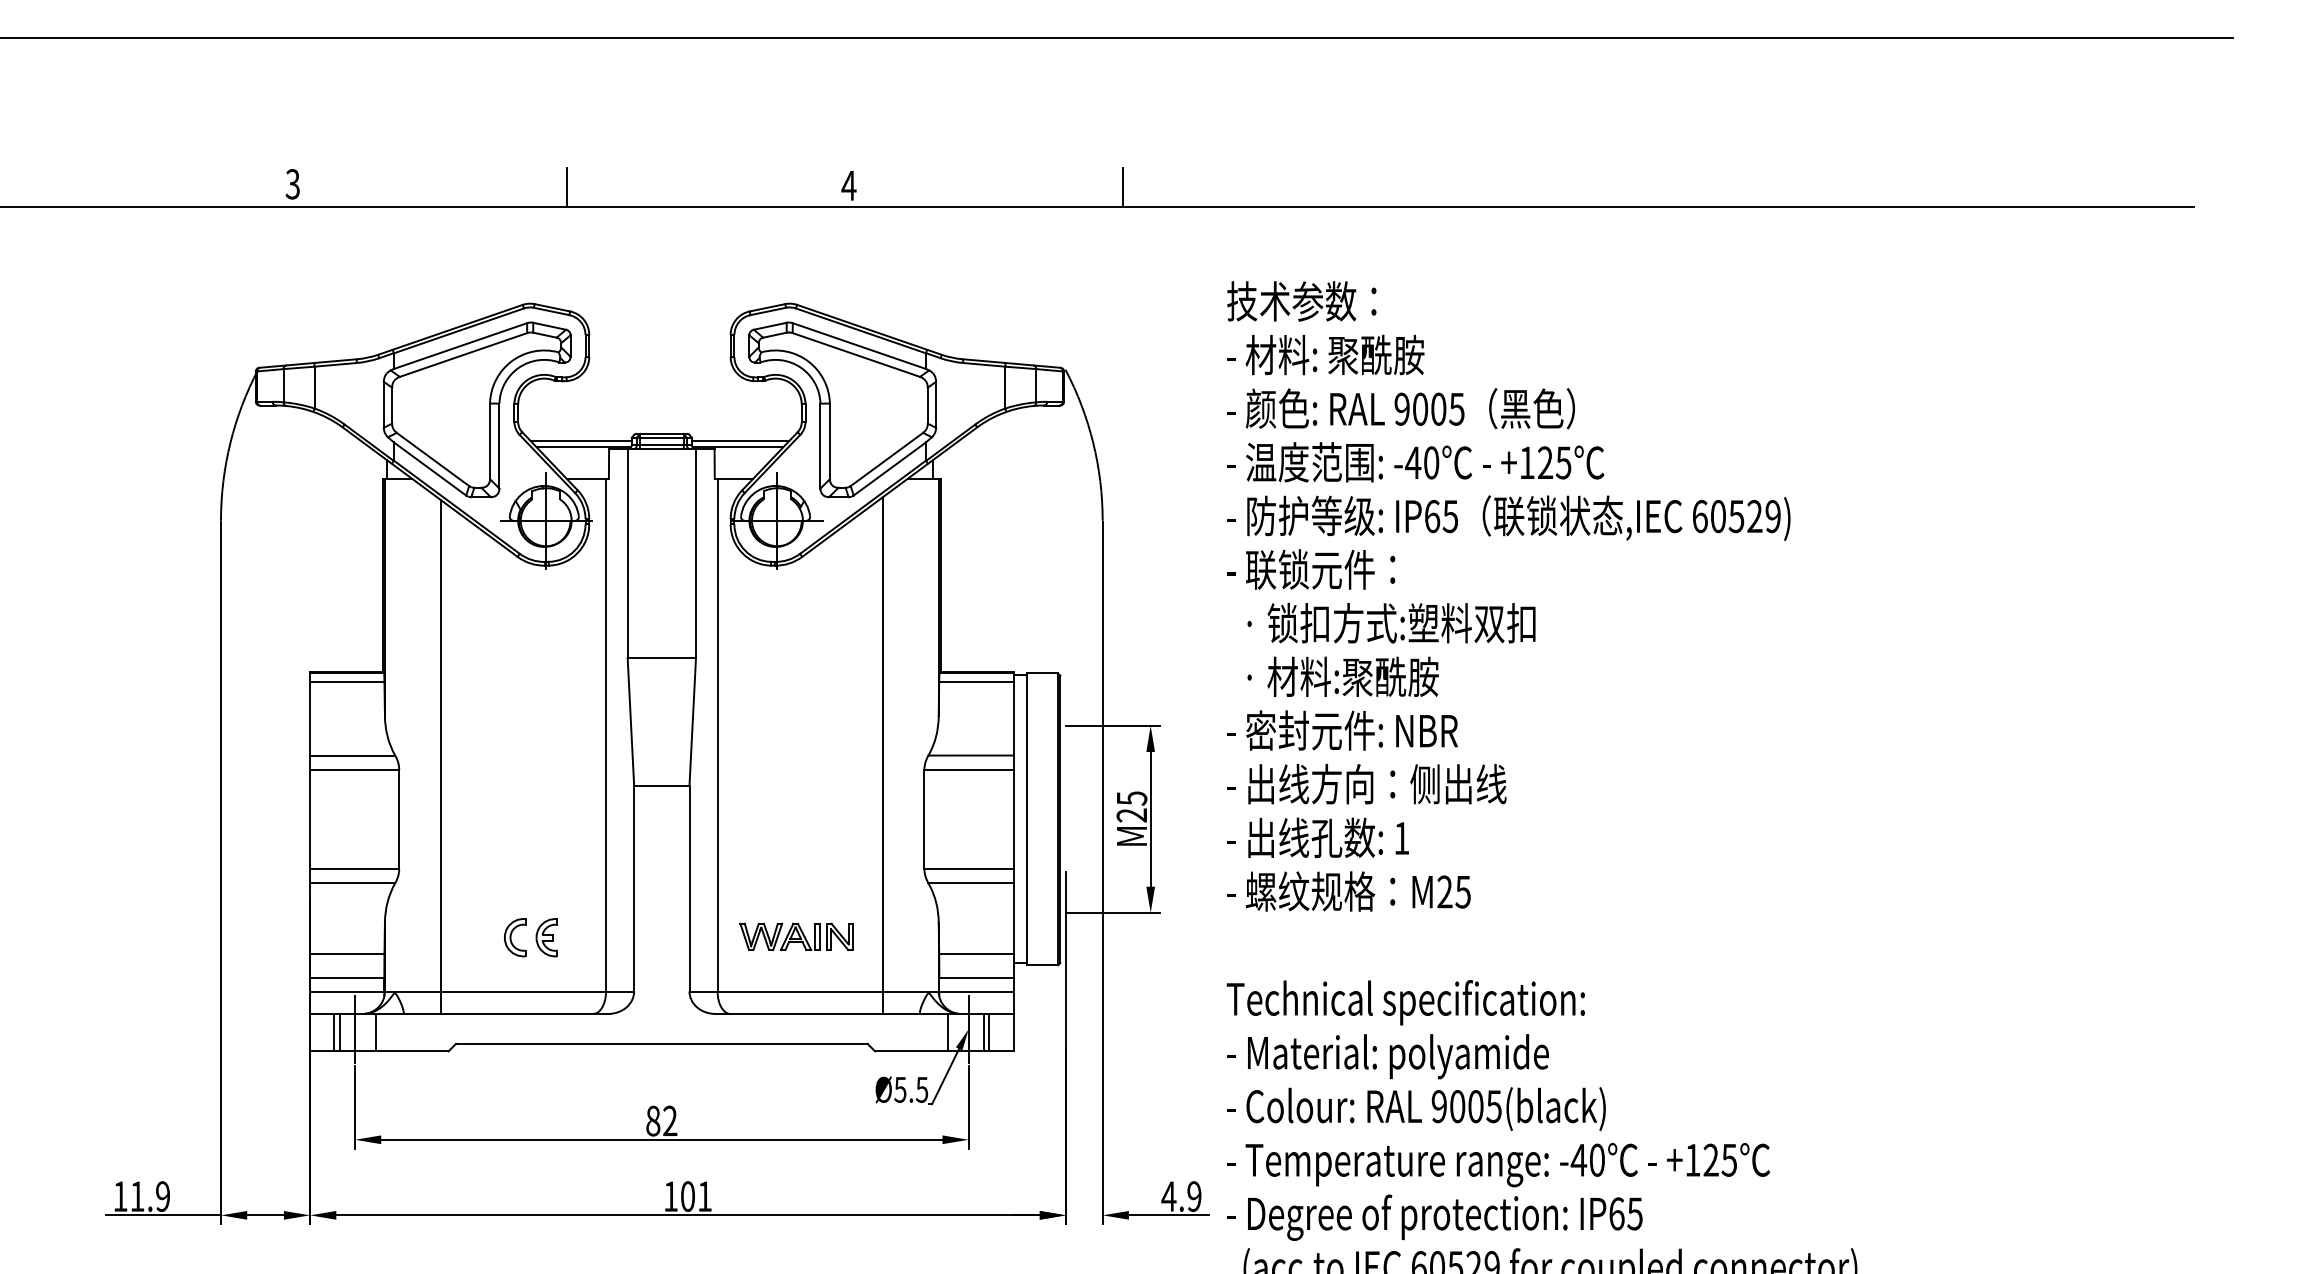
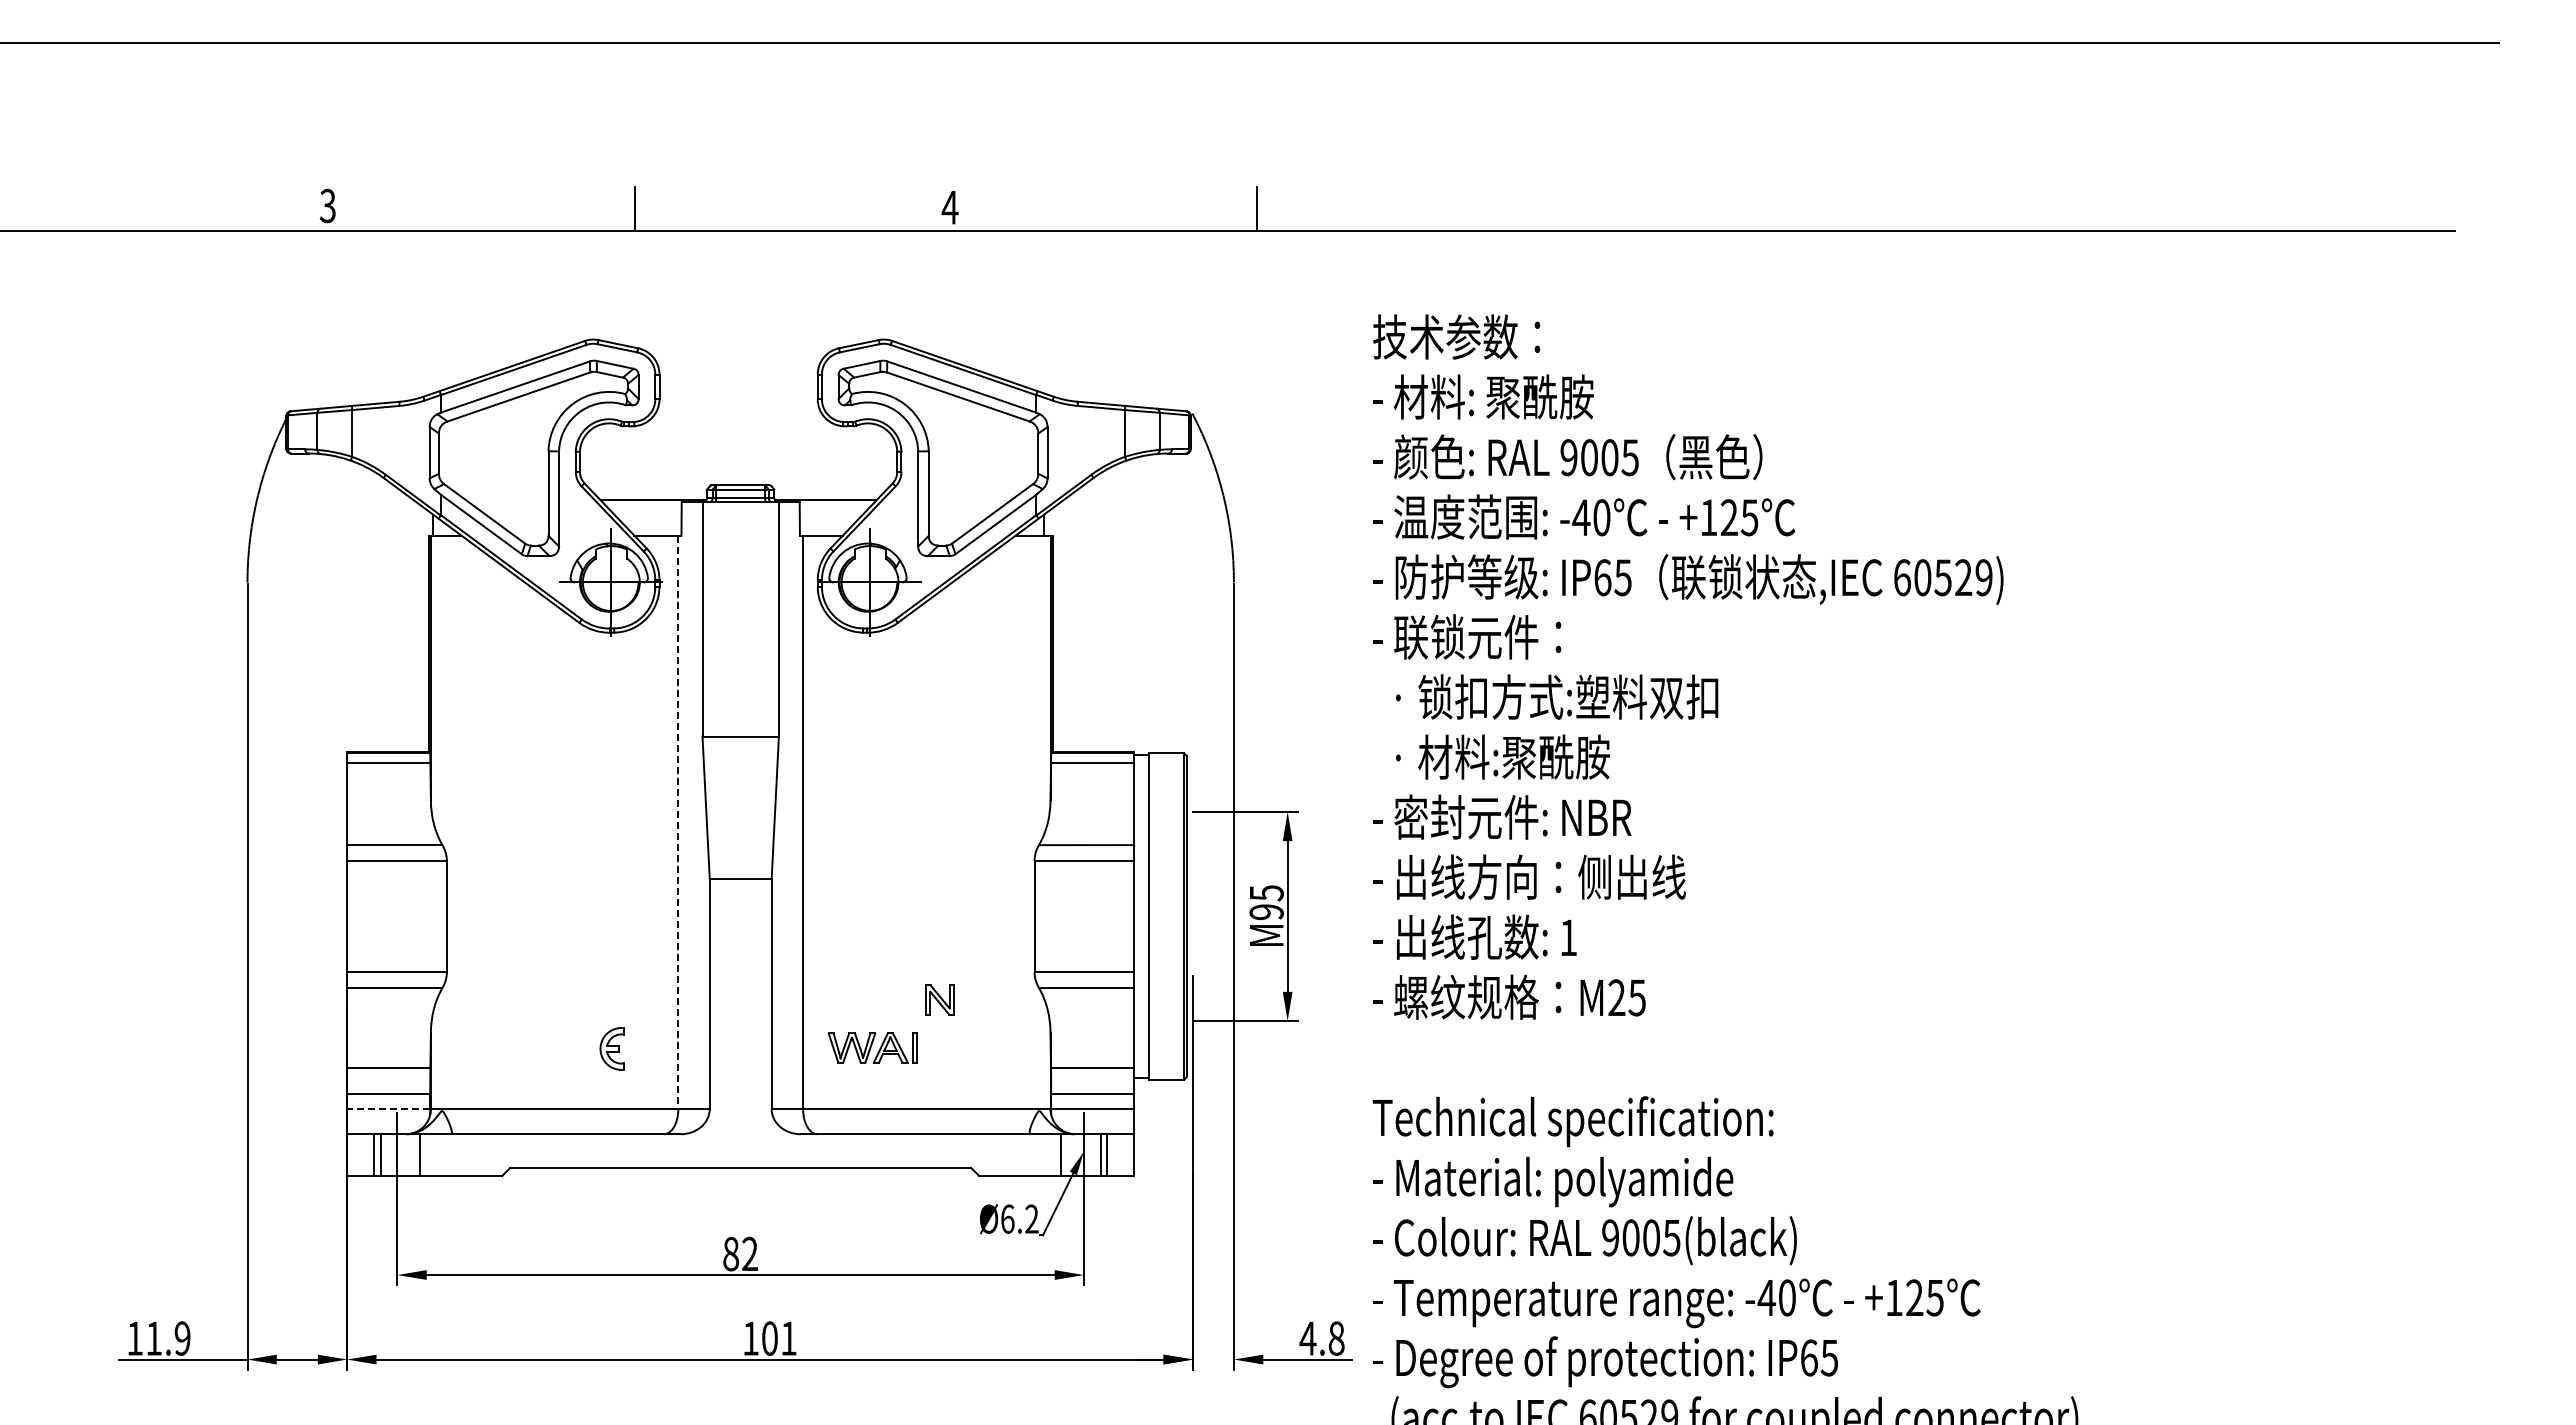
line: (581, 441) -> (650, 493), removed
line: (740, 441) -> (828, 493), removed
line: (606, 735) -> (678, 822), solid -> dashed
line: (882, 755) -> (987, 845), removed
line: (440, 756) -> (493, 846), removed
text: (1131, 815) -> (1266, 912), M25 -> M95
part: (839, 936) -> (939, 999), moved
part: (515, 937) -> (576, 1048), removed
line: (347, 991) -> (388, 1109), solid -> dashed
text: (911, 1089) -> (1019, 1218), Ø5.5 -> Ø6.2
text: (1194, 1196) -> (1336, 1338), 4.9 -> 4.8

